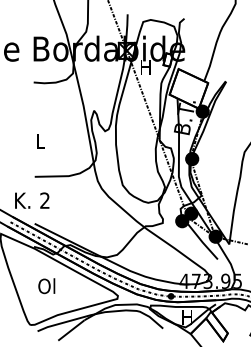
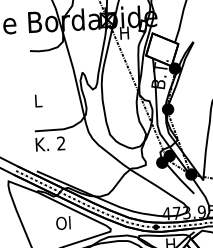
text: (32, 200) -> (50, 143), moved
text: (46, 286) -> (63, 223), moved

